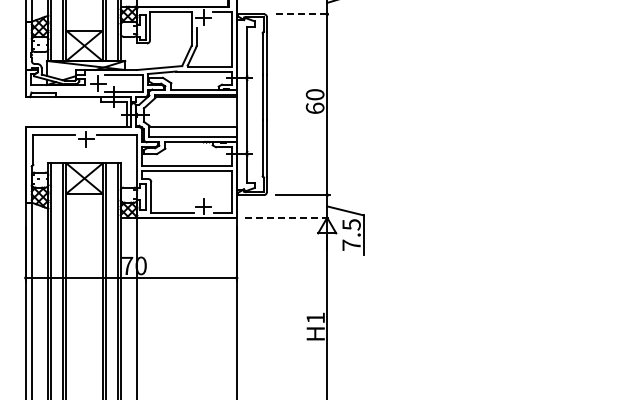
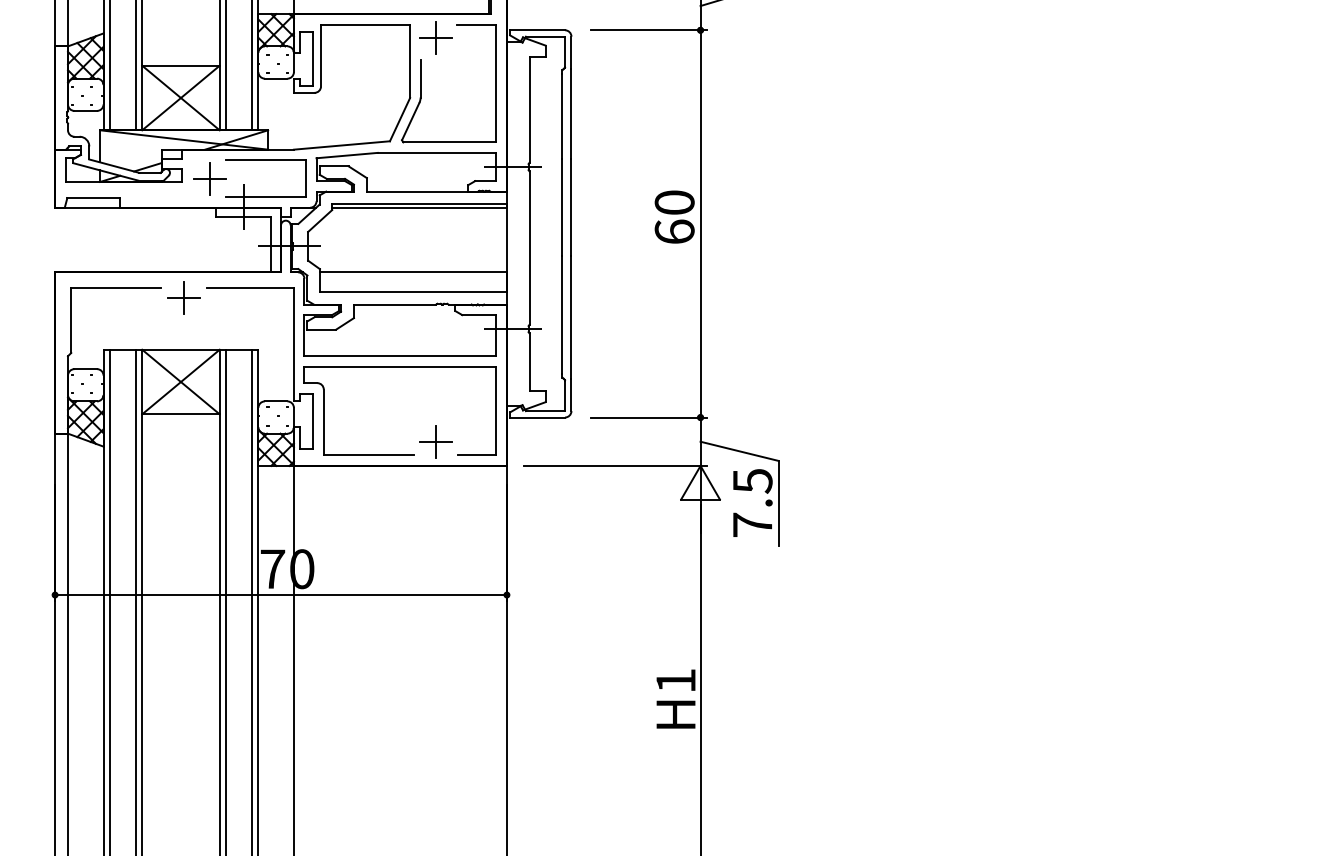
line: (303, 14) -> (649, 30), dashed -> solid
line: (287, 217) -> (615, 465), dashed -> solid

